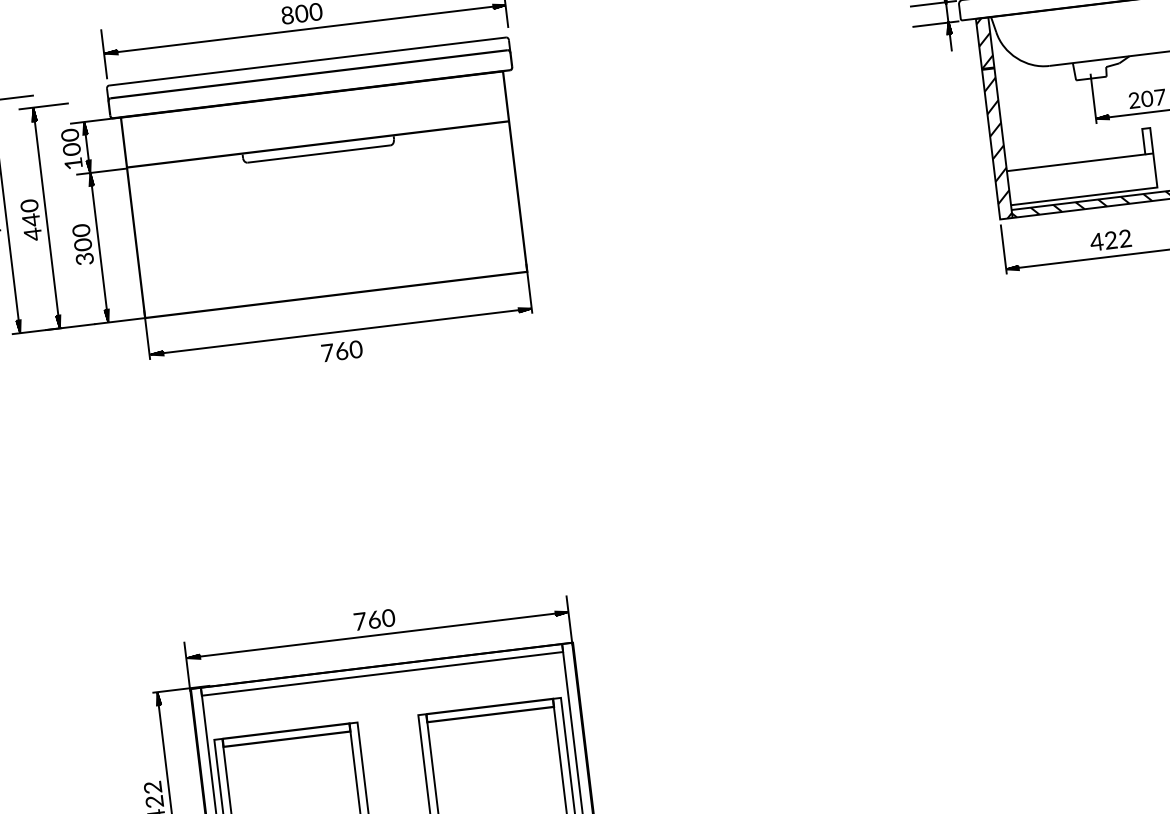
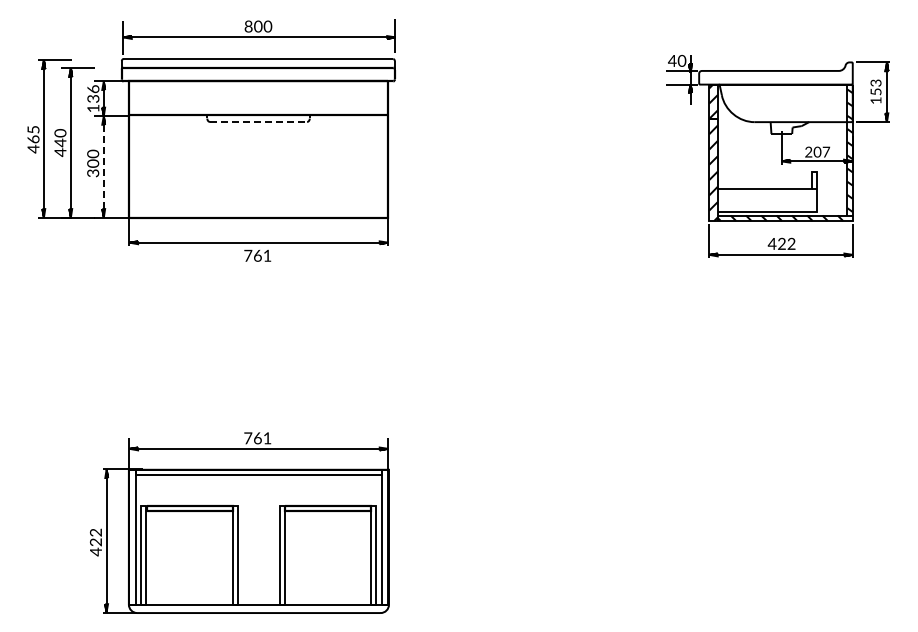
text: (71, 143) -> (93, 94), 100 -> 136
line: (318, 153) -> (258, 121), solid -> dashed
line: (98, 248) -> (103, 167), solid -> dashed
text: (356, 348) -> (267, 255), 760 -> 761
text: (388, 618) -> (267, 438), 760 -> 761

